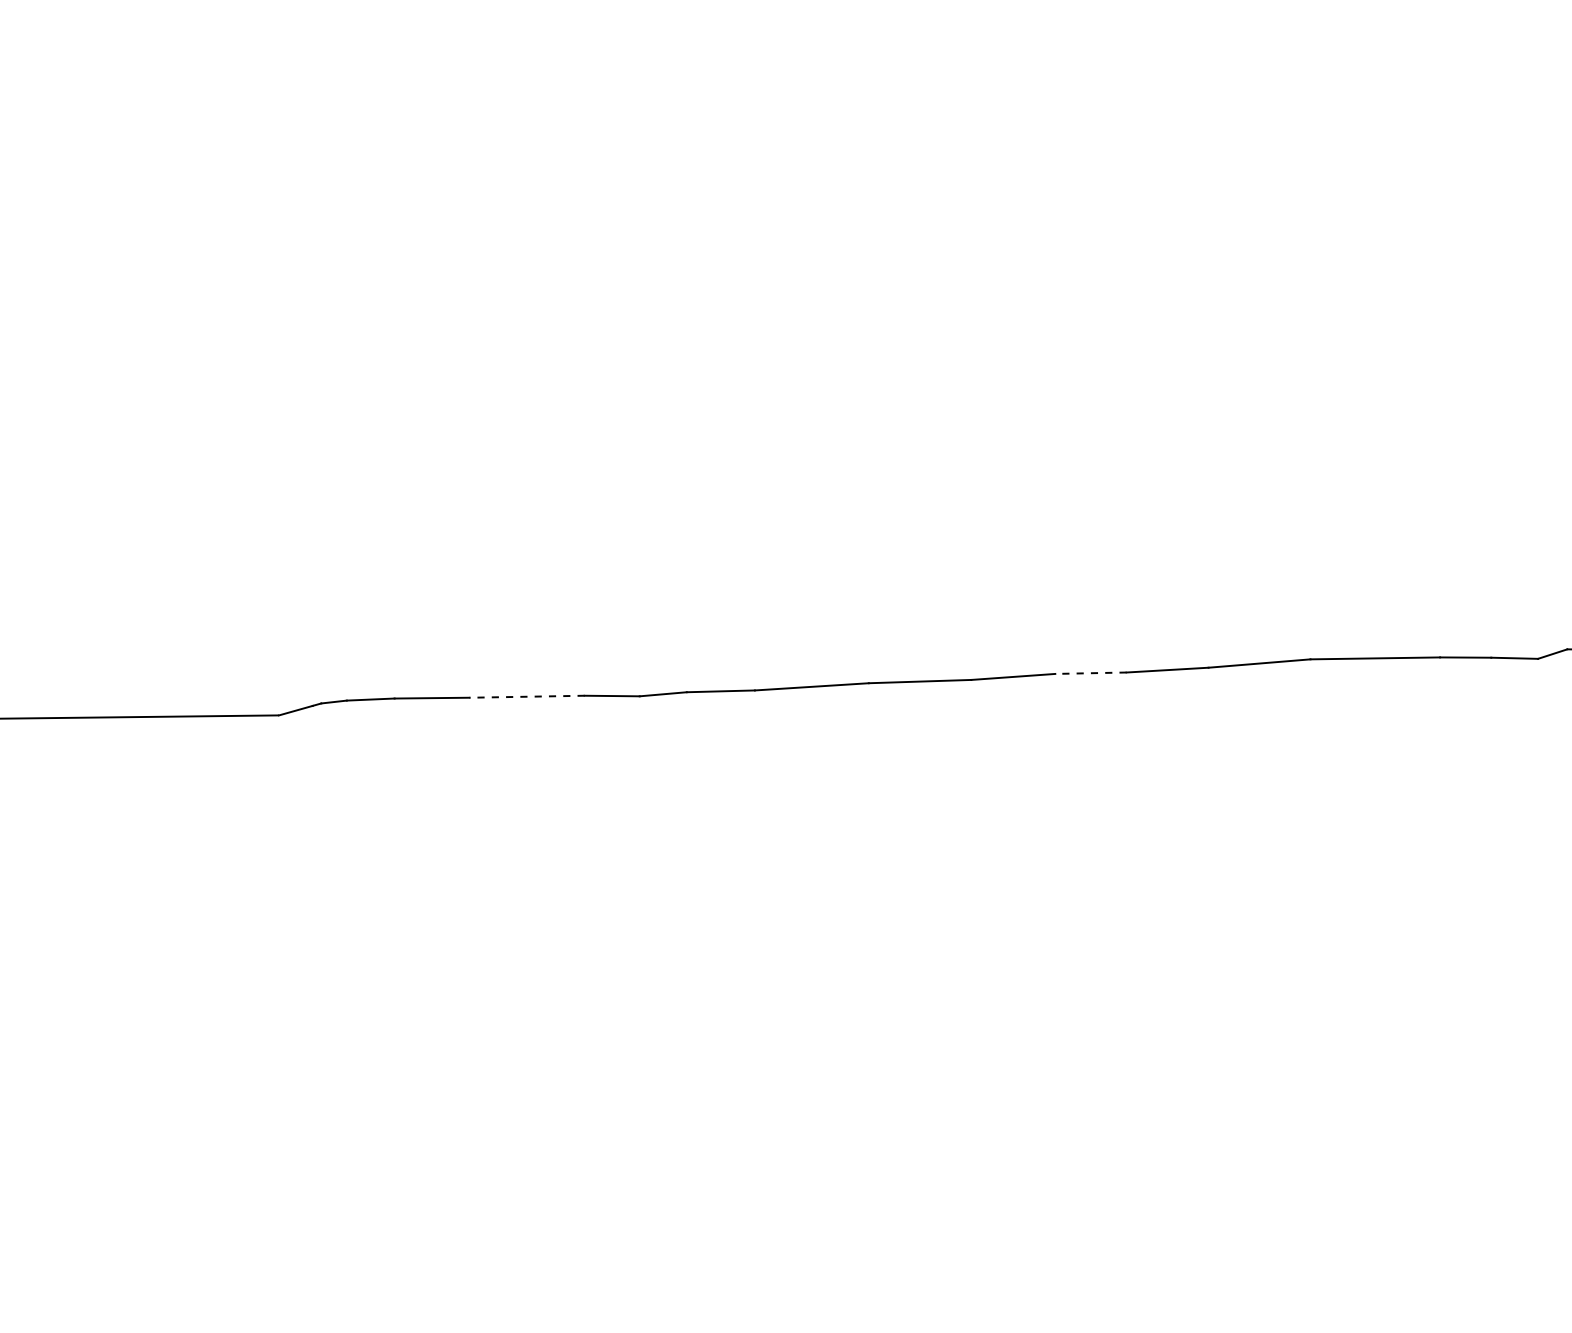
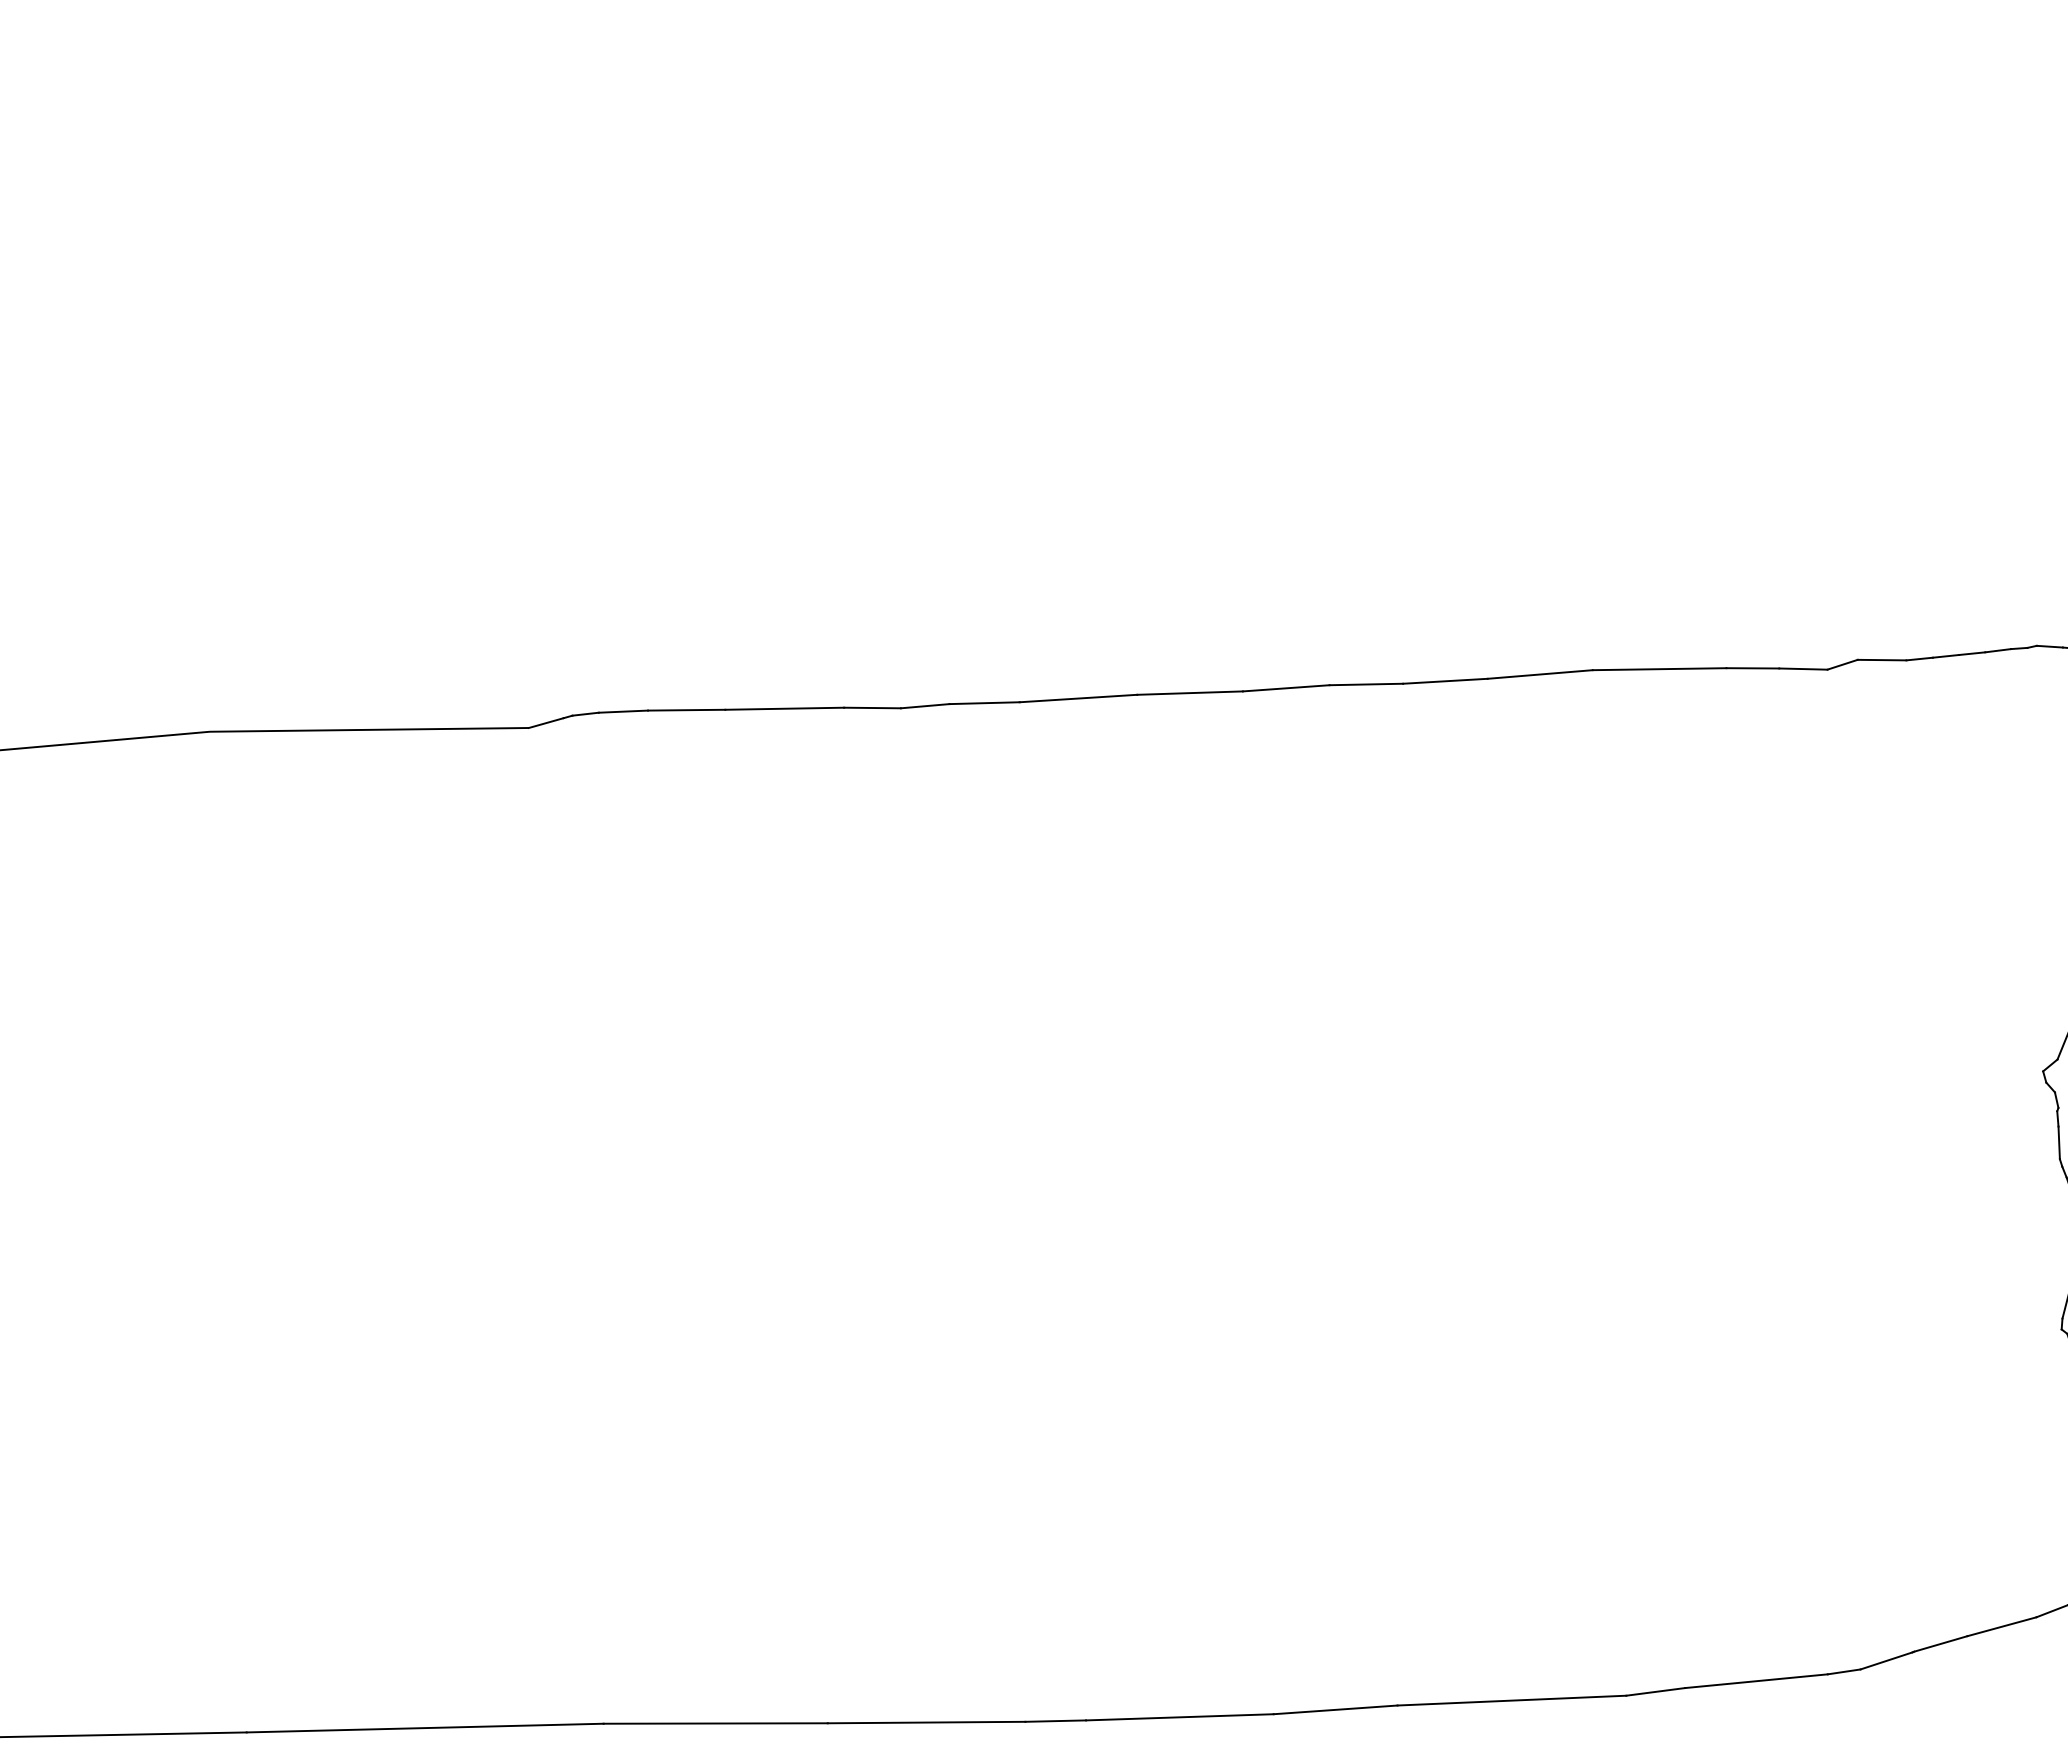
line: (1091, 673) -> (1366, 684), dashed -> solid
line: (526, 696) -> (784, 708), dashed -> solid

